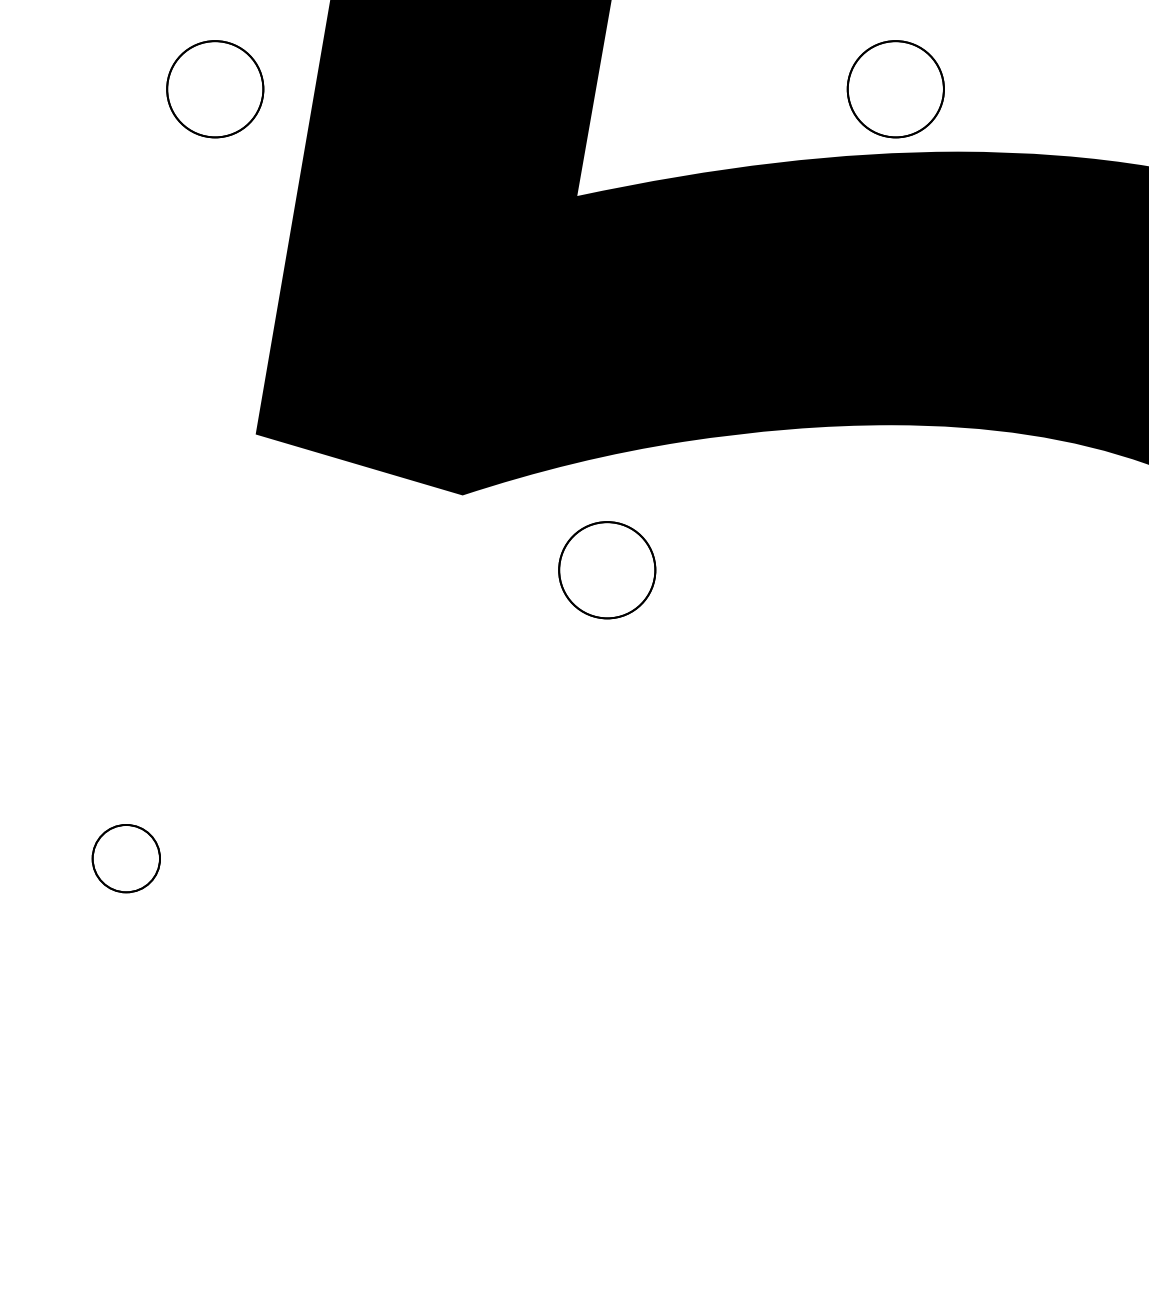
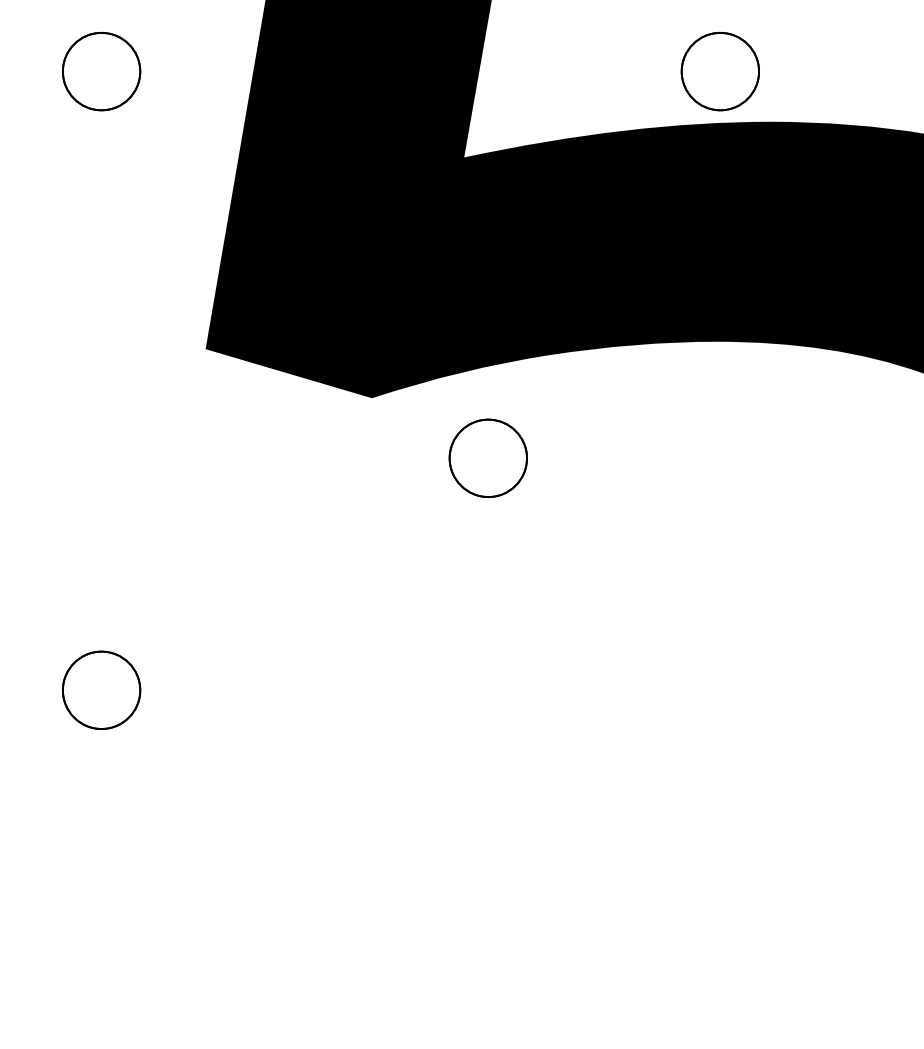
part: (215, 89) -> (101, 71), moved
part: (126, 858) -> (101, 690), size x1.43

